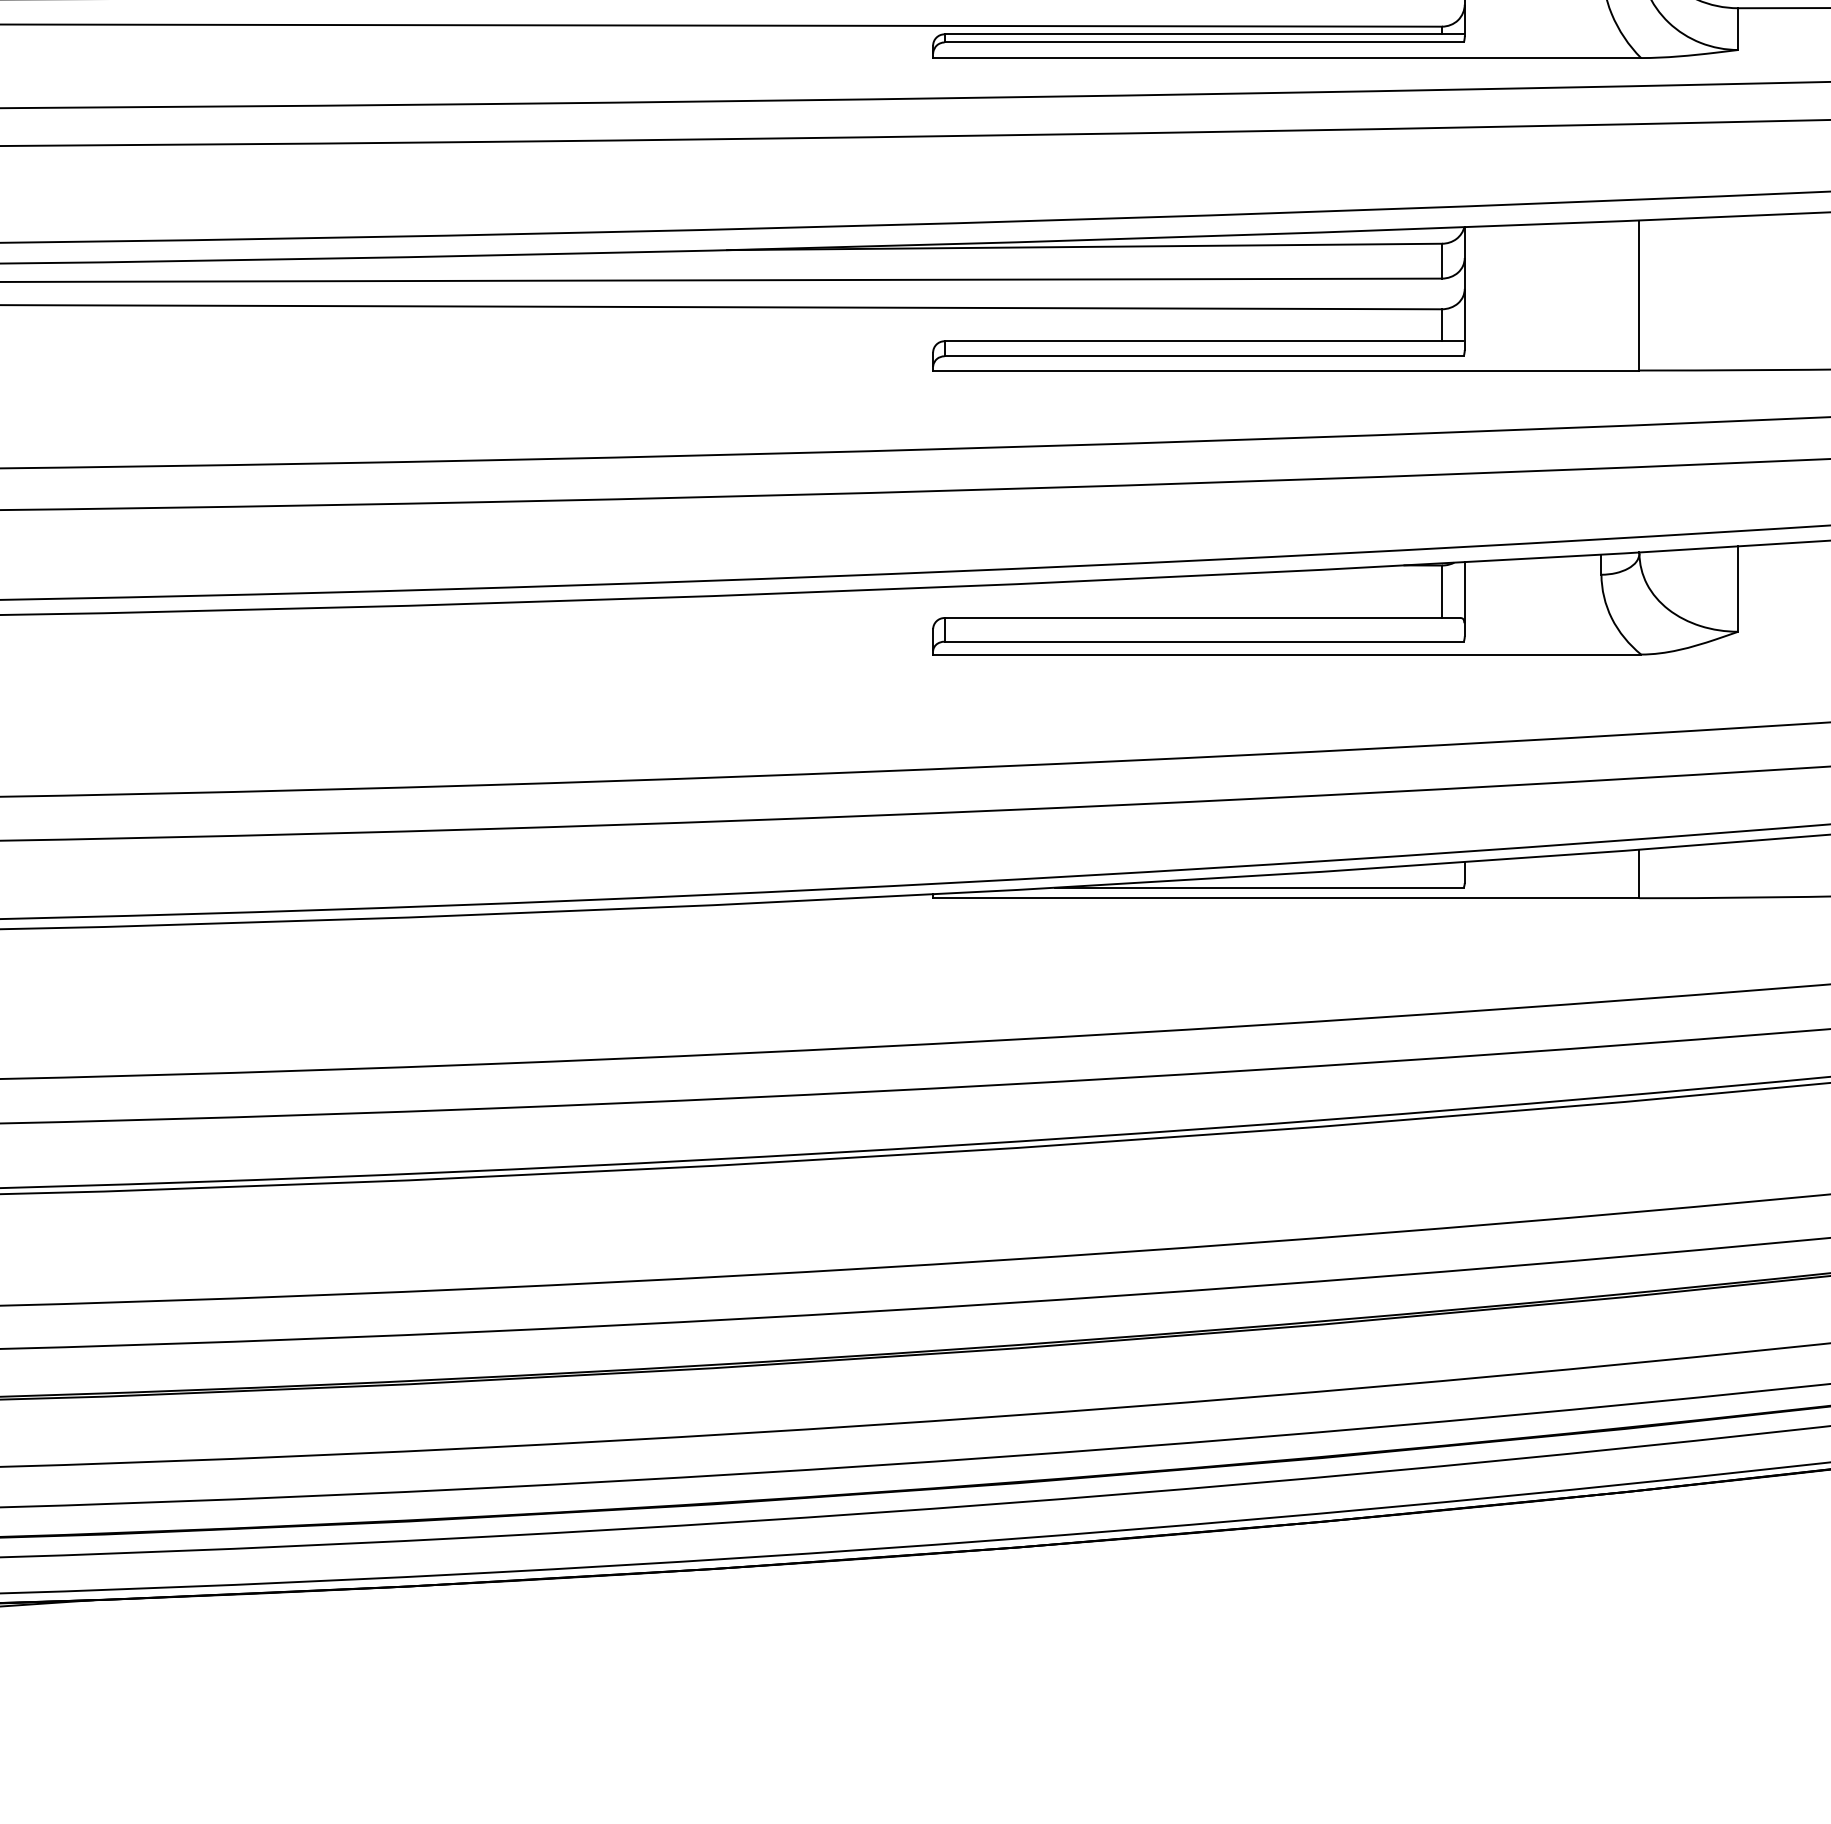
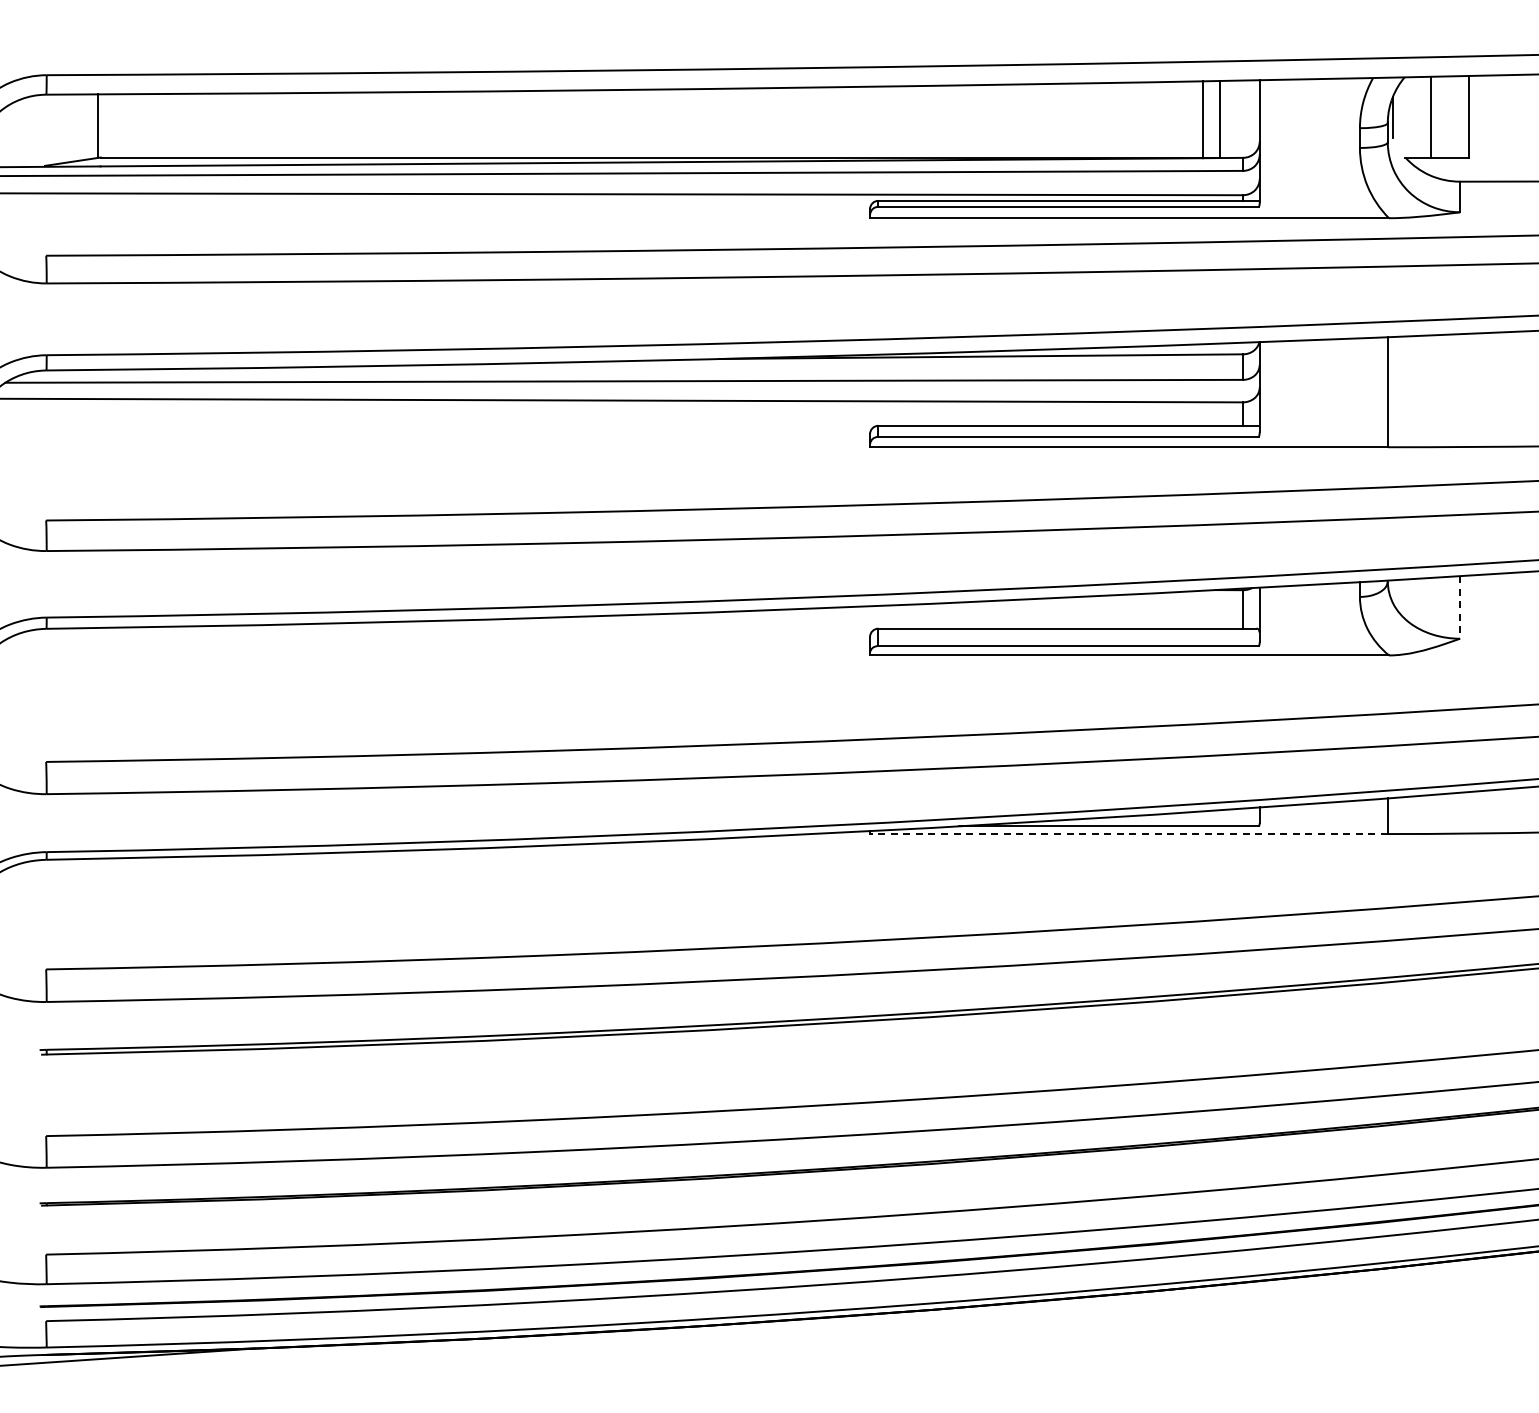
line: (1738, 589) -> (1460, 607), solid -> dashed
line: (1285, 898) -> (1128, 834), solid -> dashed

